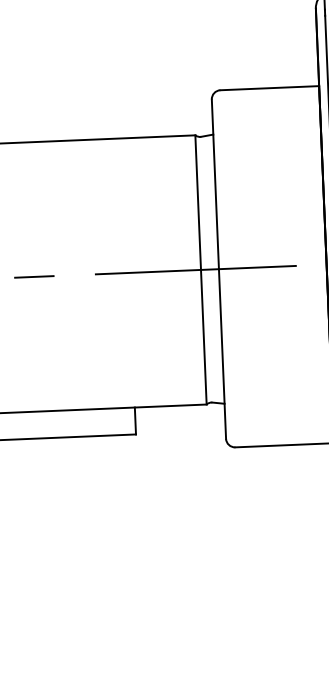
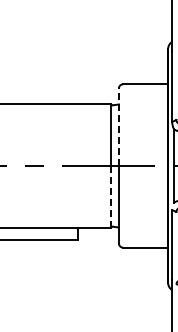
line: (214, 185) -> (118, 127), solid -> dashed
line: (203, 336) -> (110, 196), solid -> dashed

